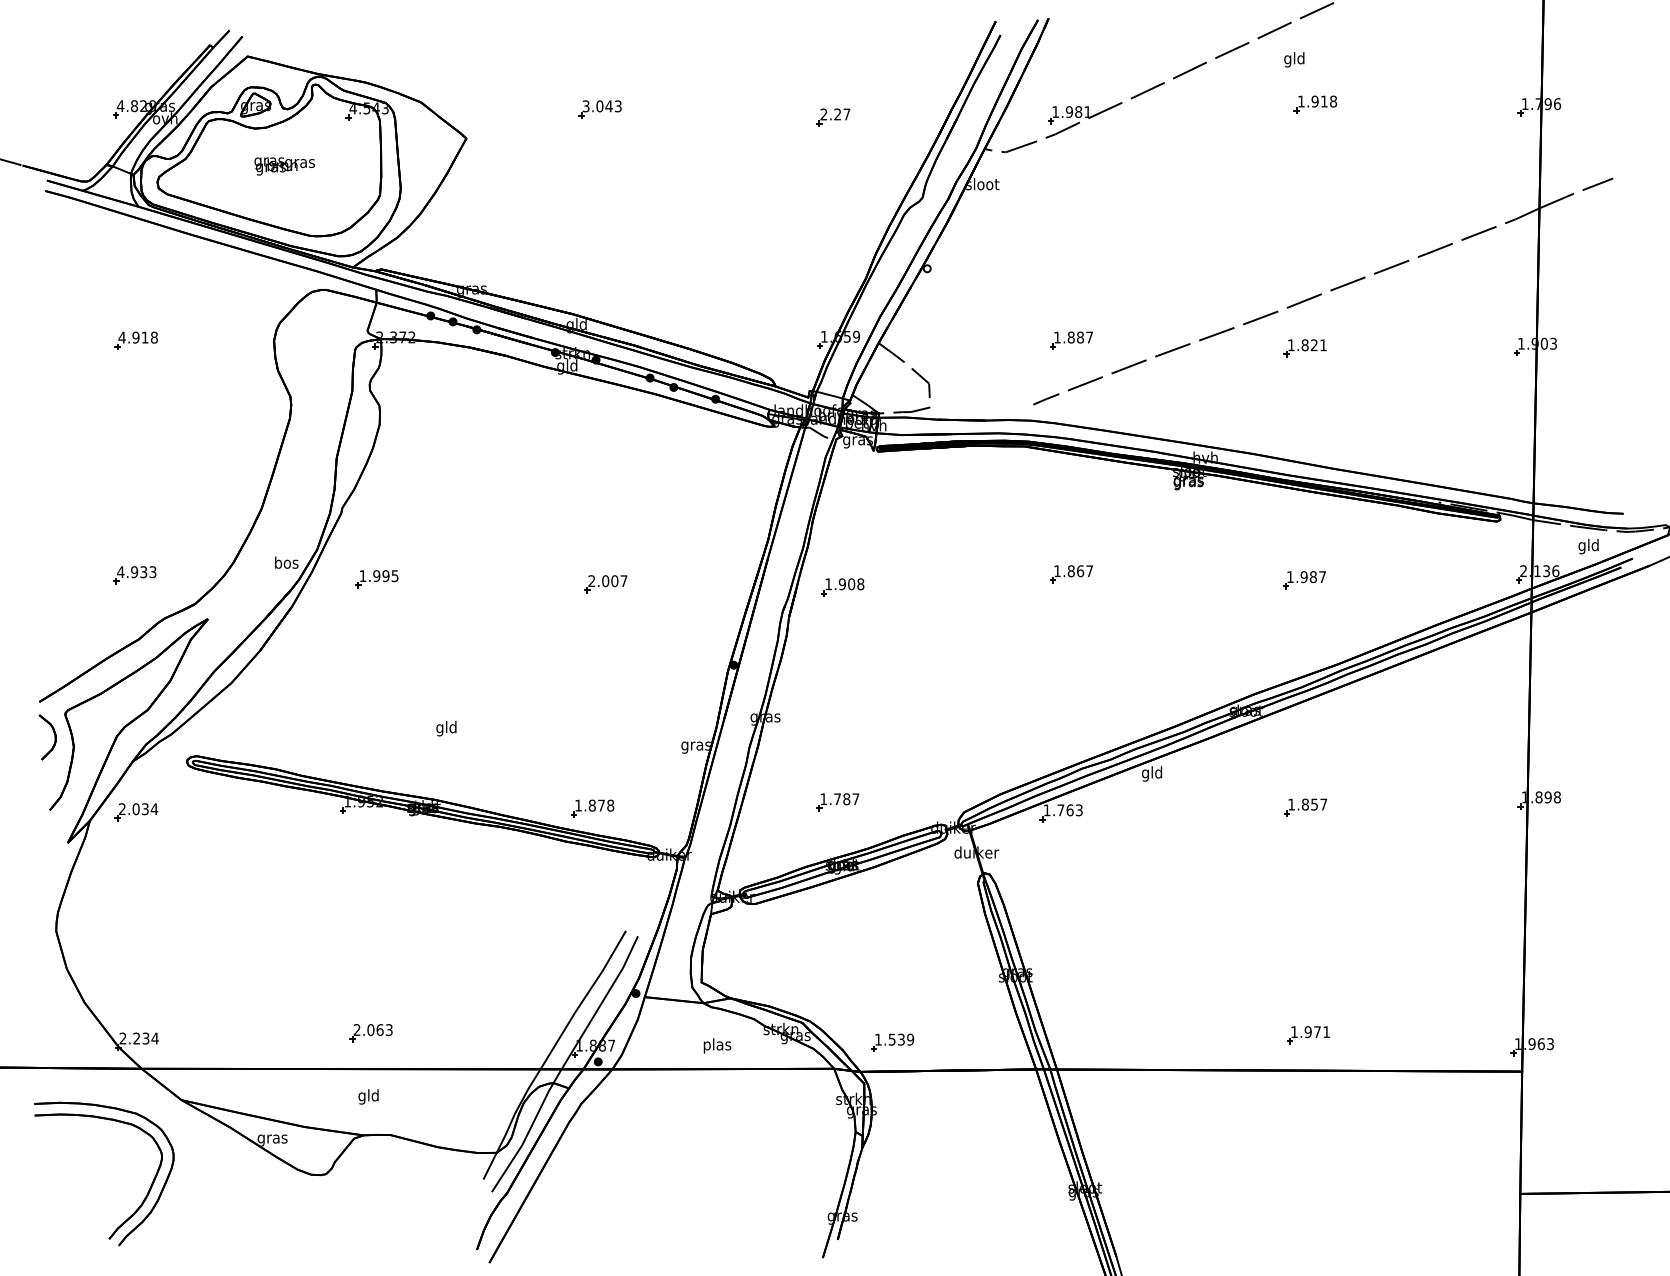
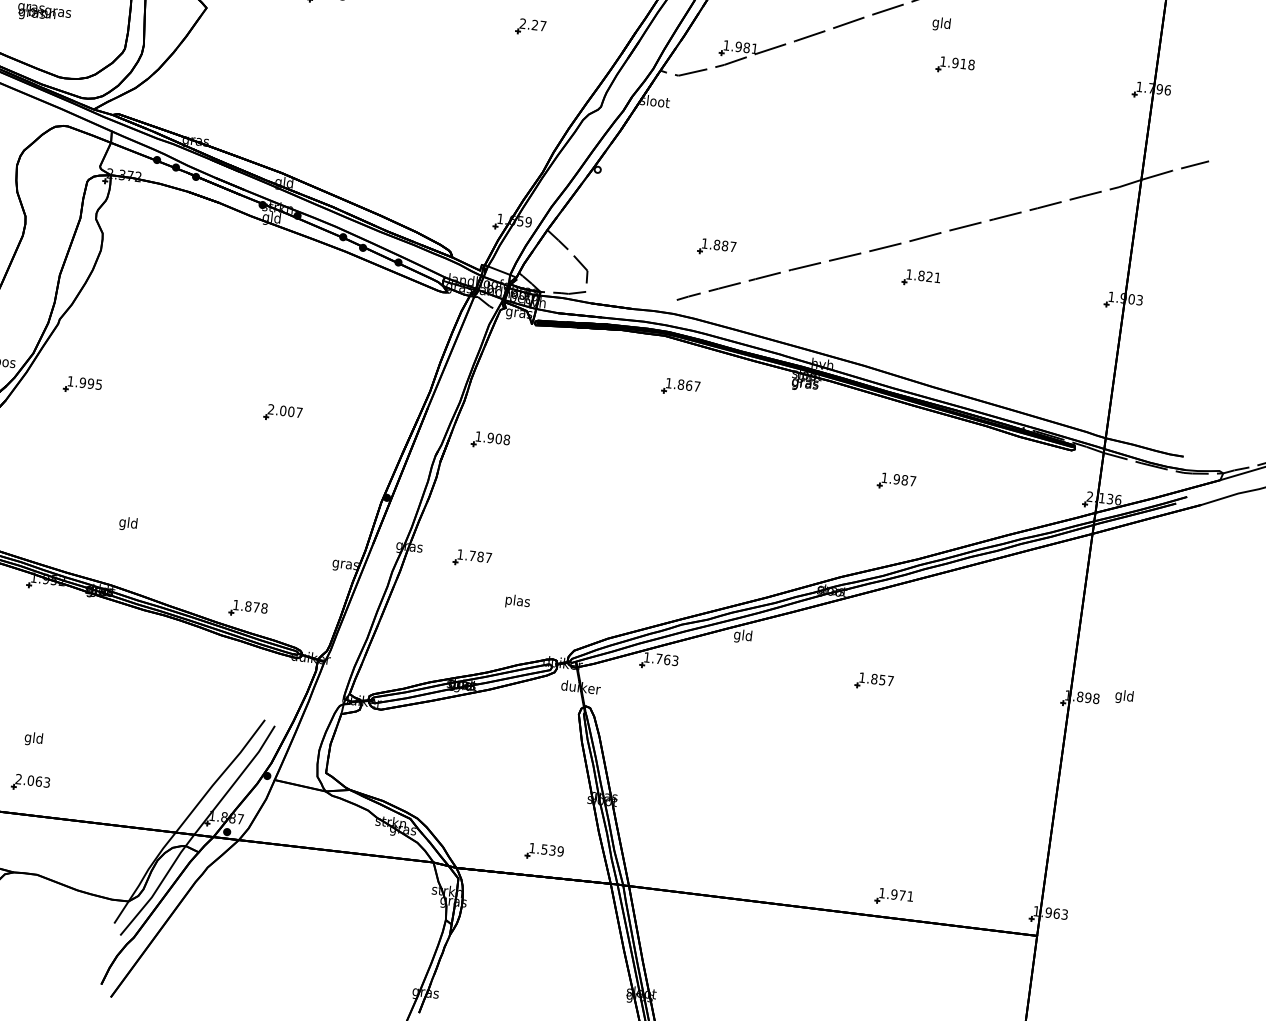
text: (1588, 546) -> (1124, 696), moved
part: (1071, 574) -> (680, 387), moved
part: (837, 802) -> (472, 558), moved
part: (1308, 1035) -> (894, 897), moved
part: (892, 1042) -> (544, 852), moved
text: (717, 1045) -> (517, 601), moved
text: (368, 1096) -> (33, 738), moved

